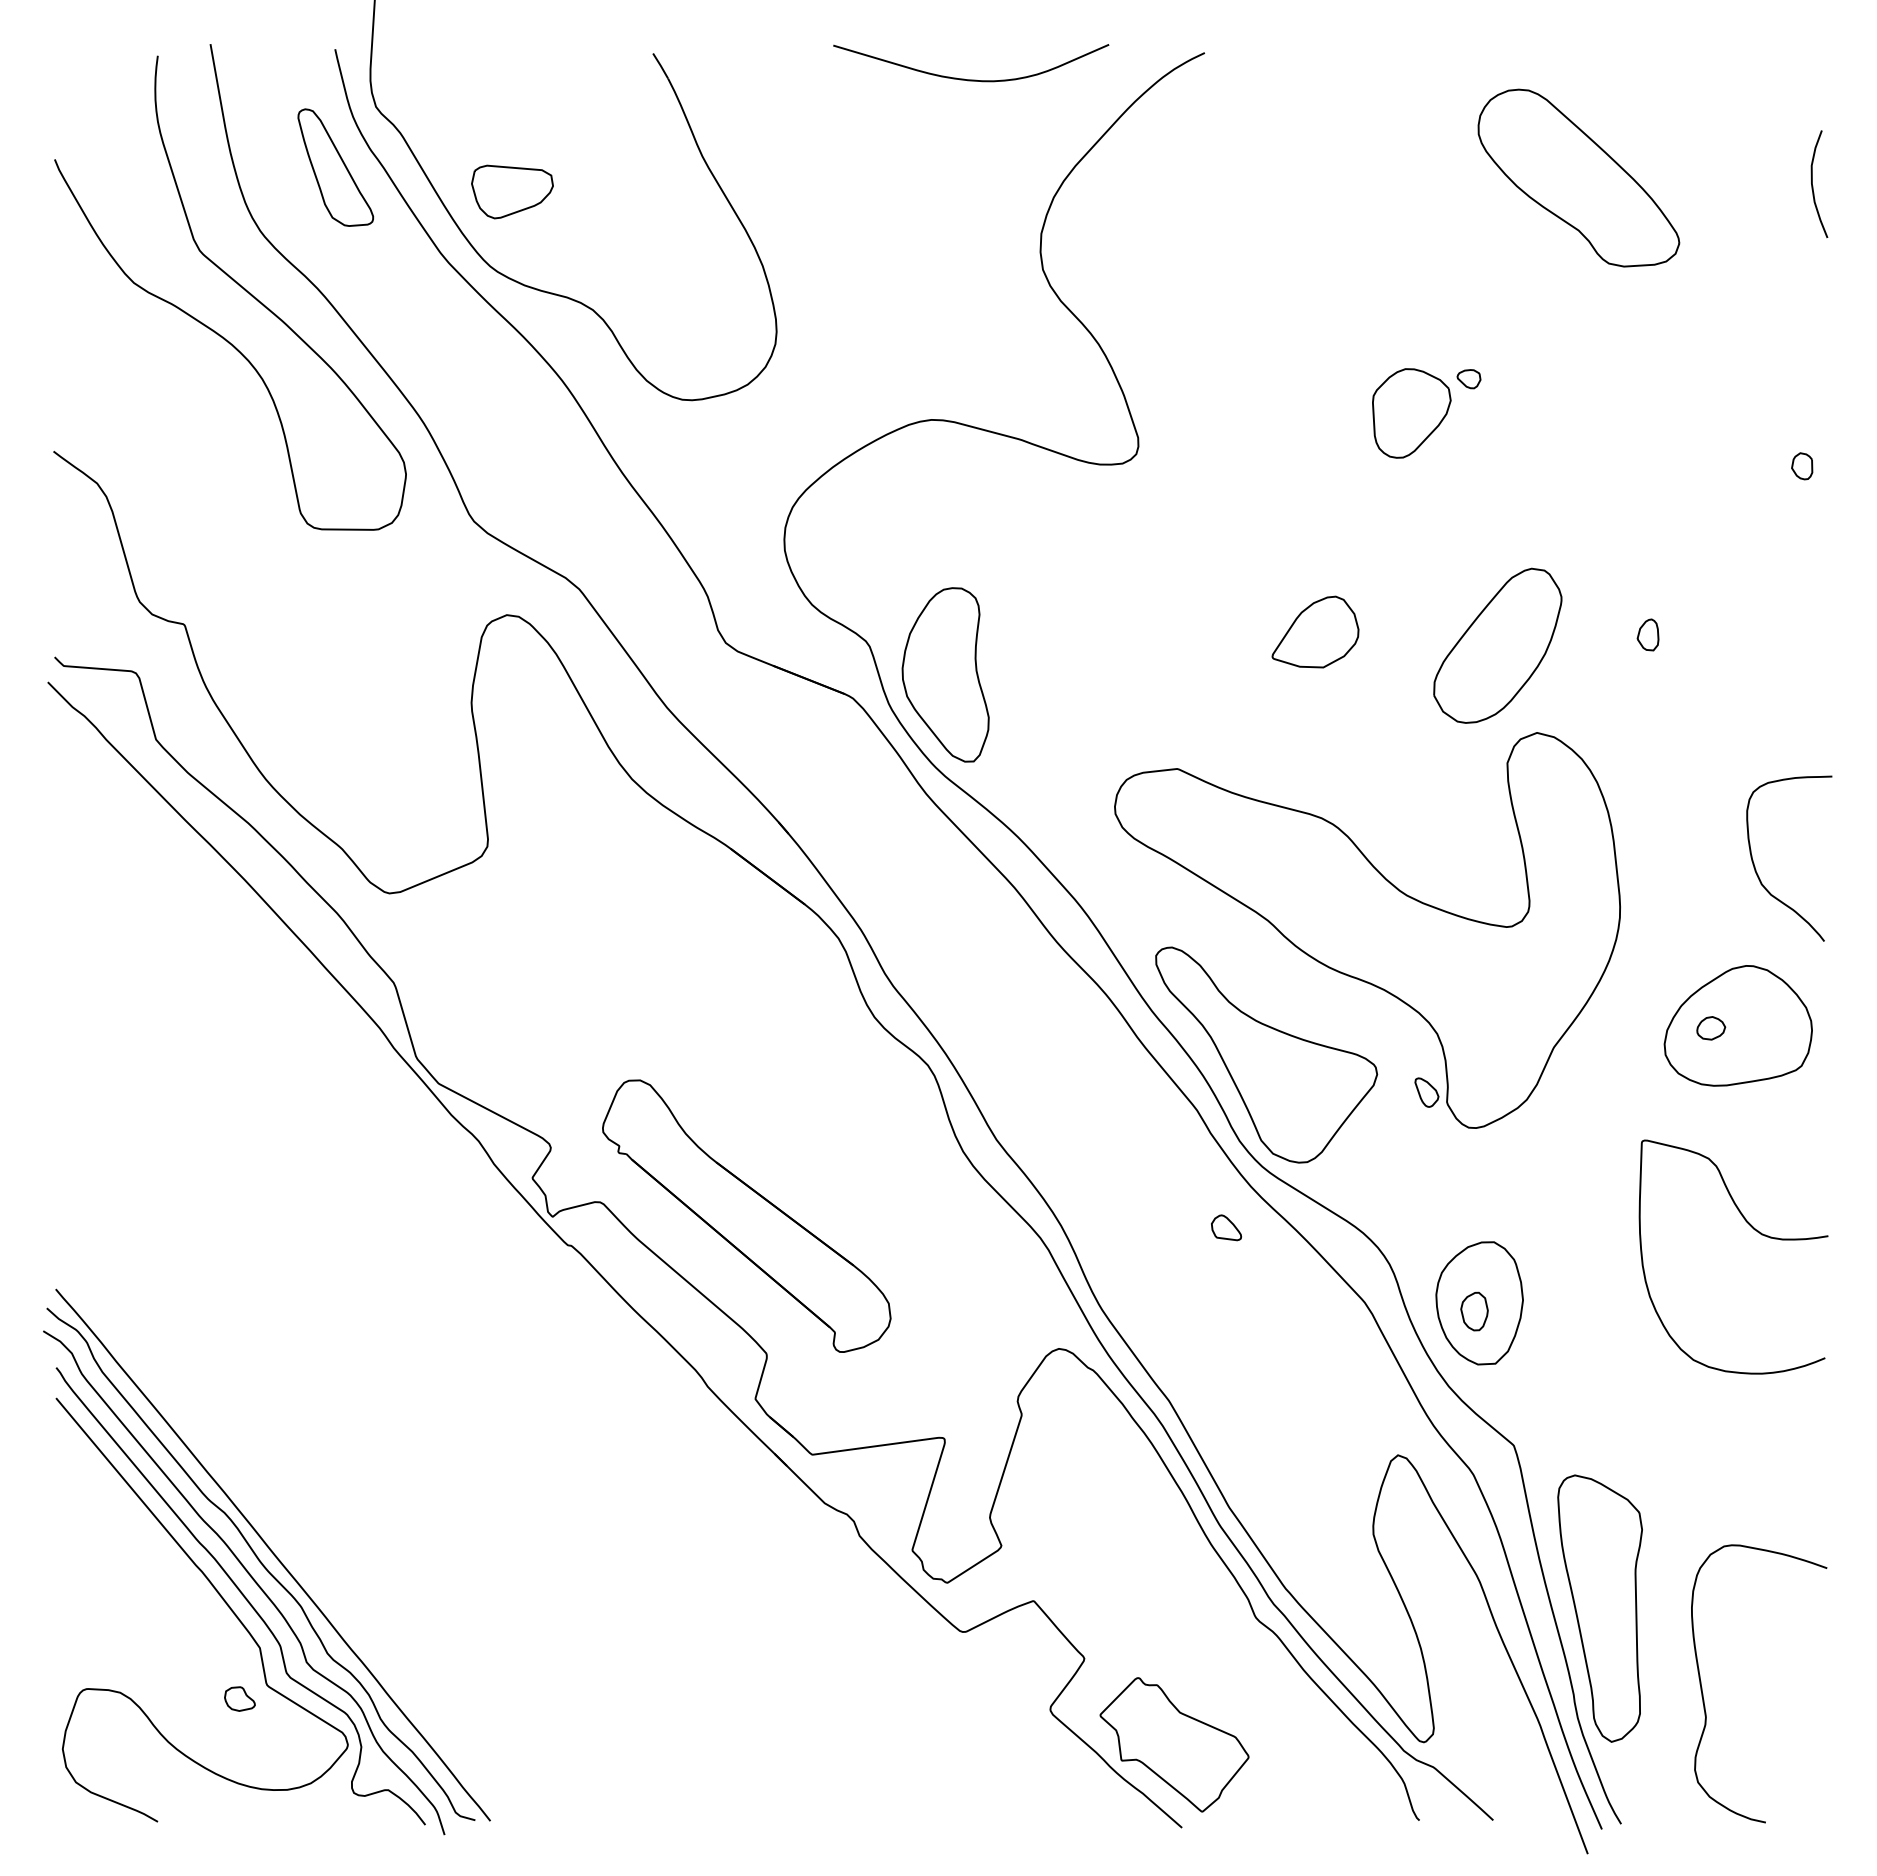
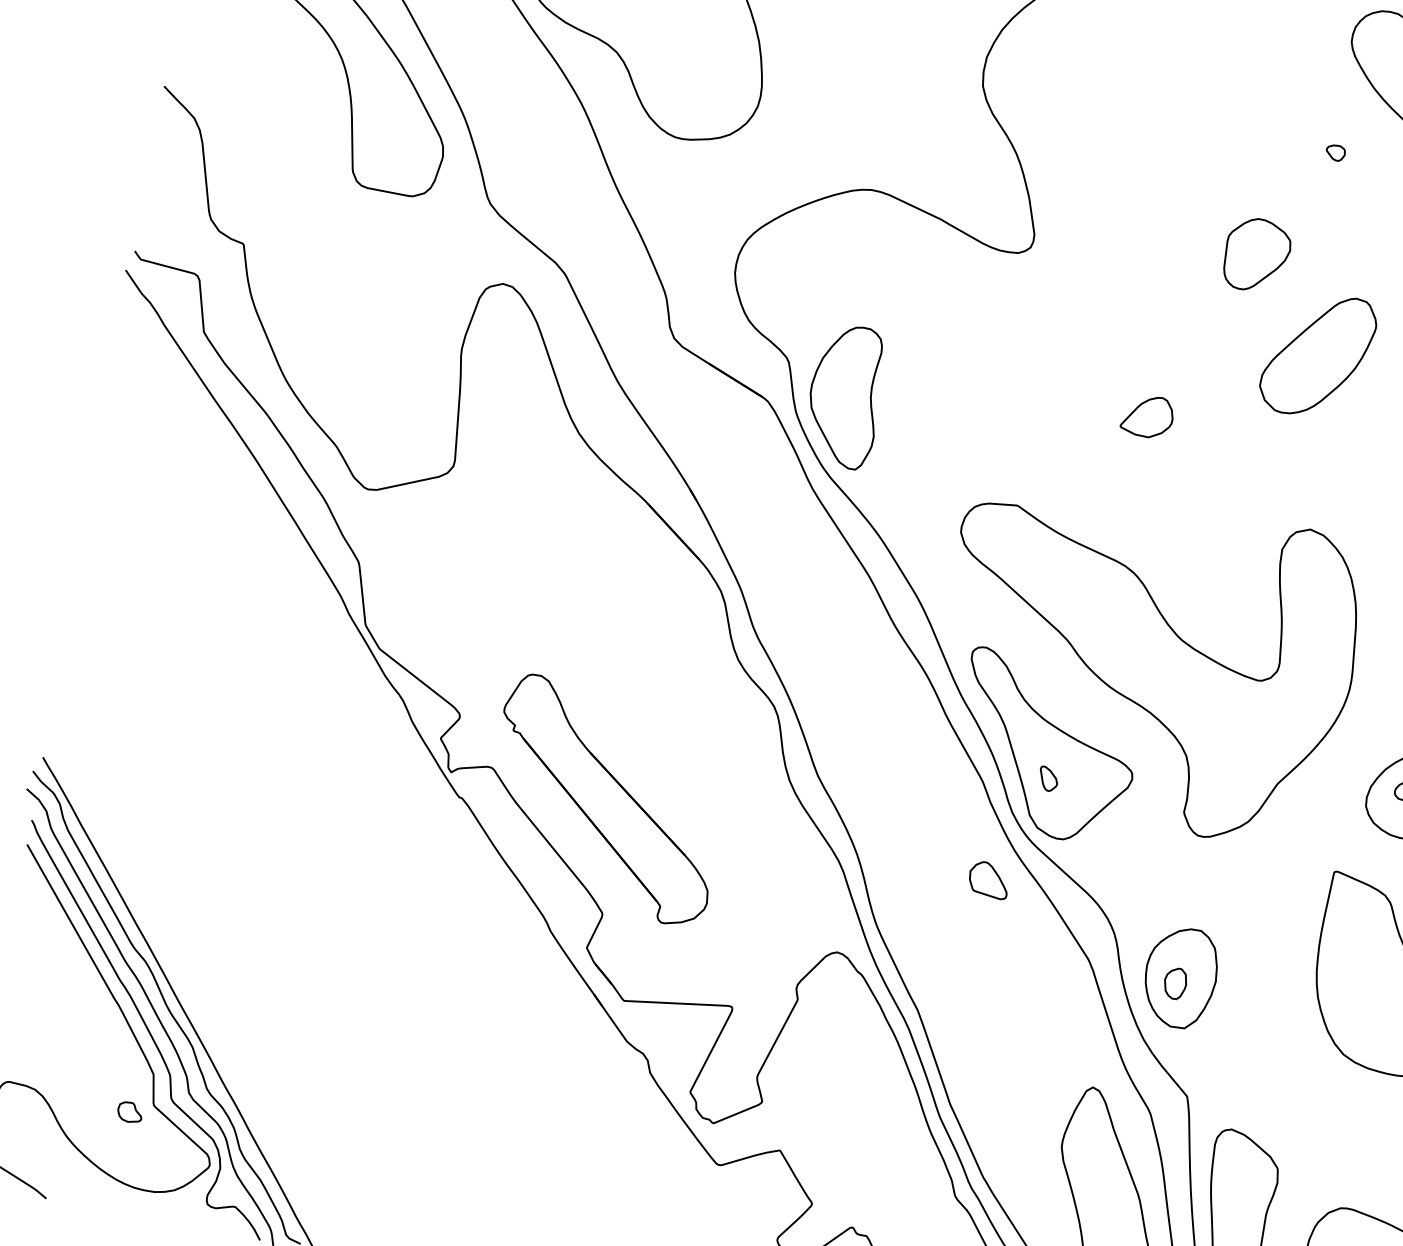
part: (1468, 379) -> (1335, 153), moved
part: (1314, 632) -> (1147, 416), size x0.71
part: (1497, 645) -> (1317, 355), moved
part: (1426, 1092) -> (1048, 778), moved
part: (1226, 1227) -> (989, 879), size x1.67

